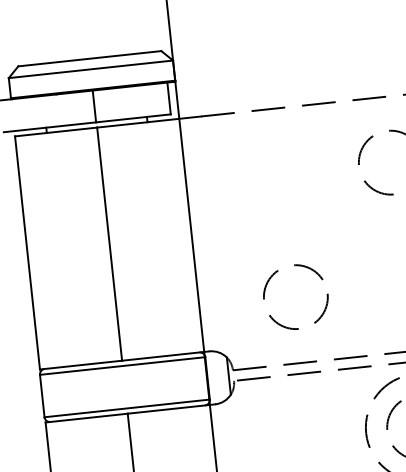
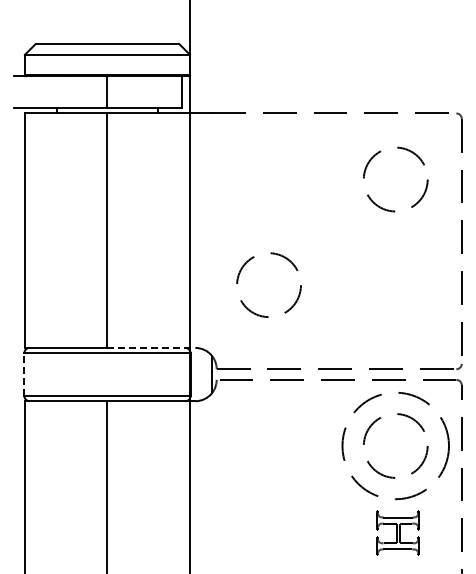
circle: (295, 296) -> (268, 284), moved
line: (165, 355) -> (151, 347), solid -> dashed
line: (42, 395) -> (24, 374), solid -> dashed

